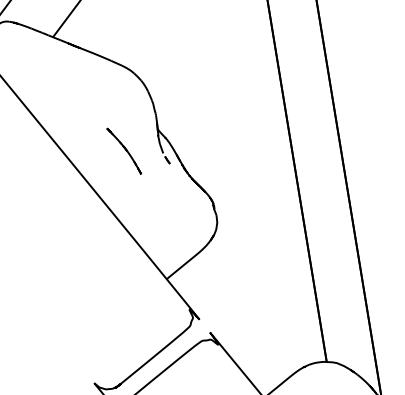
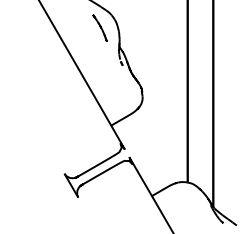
part: (123, 150) -> (99, 27), moved

